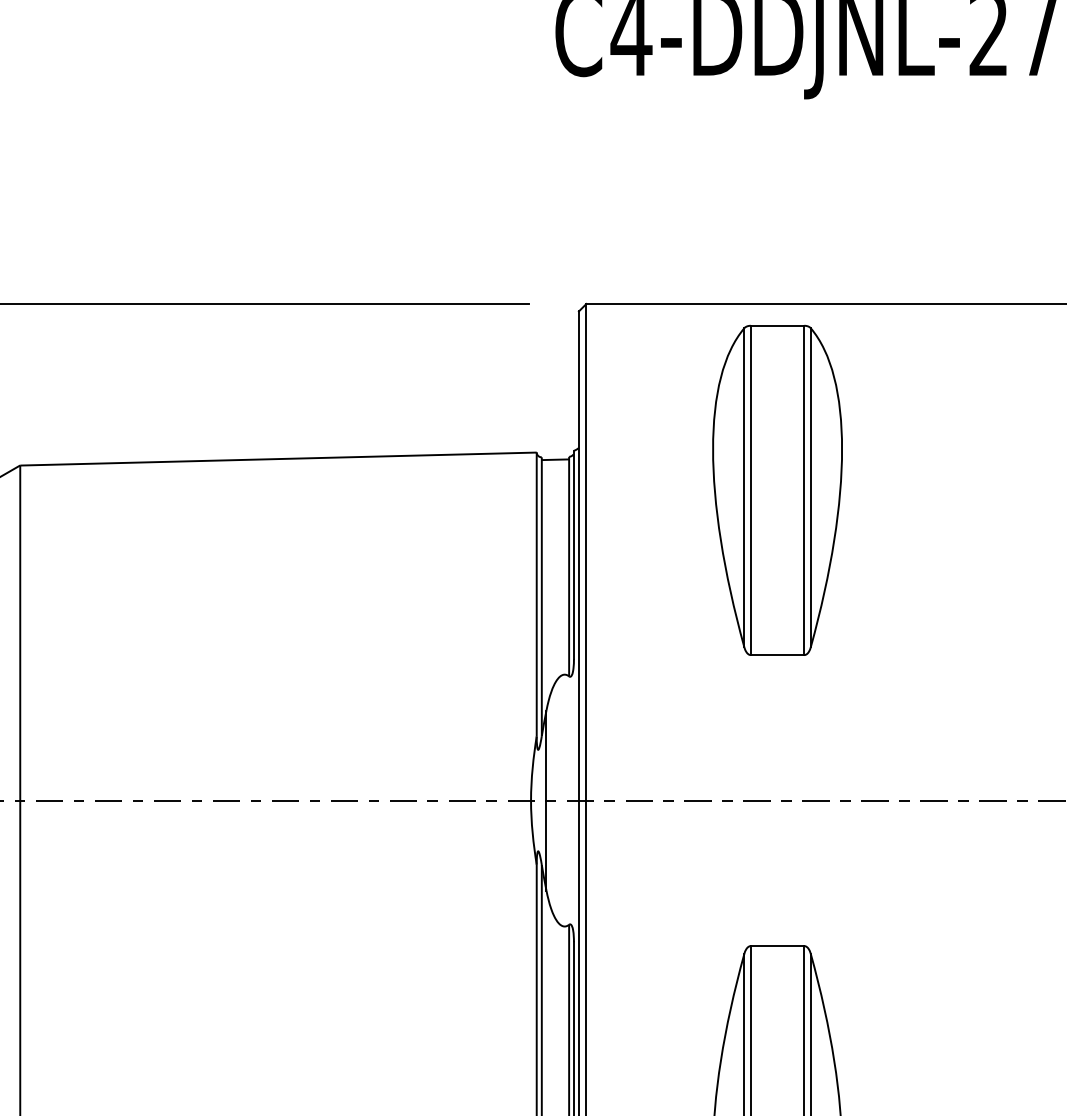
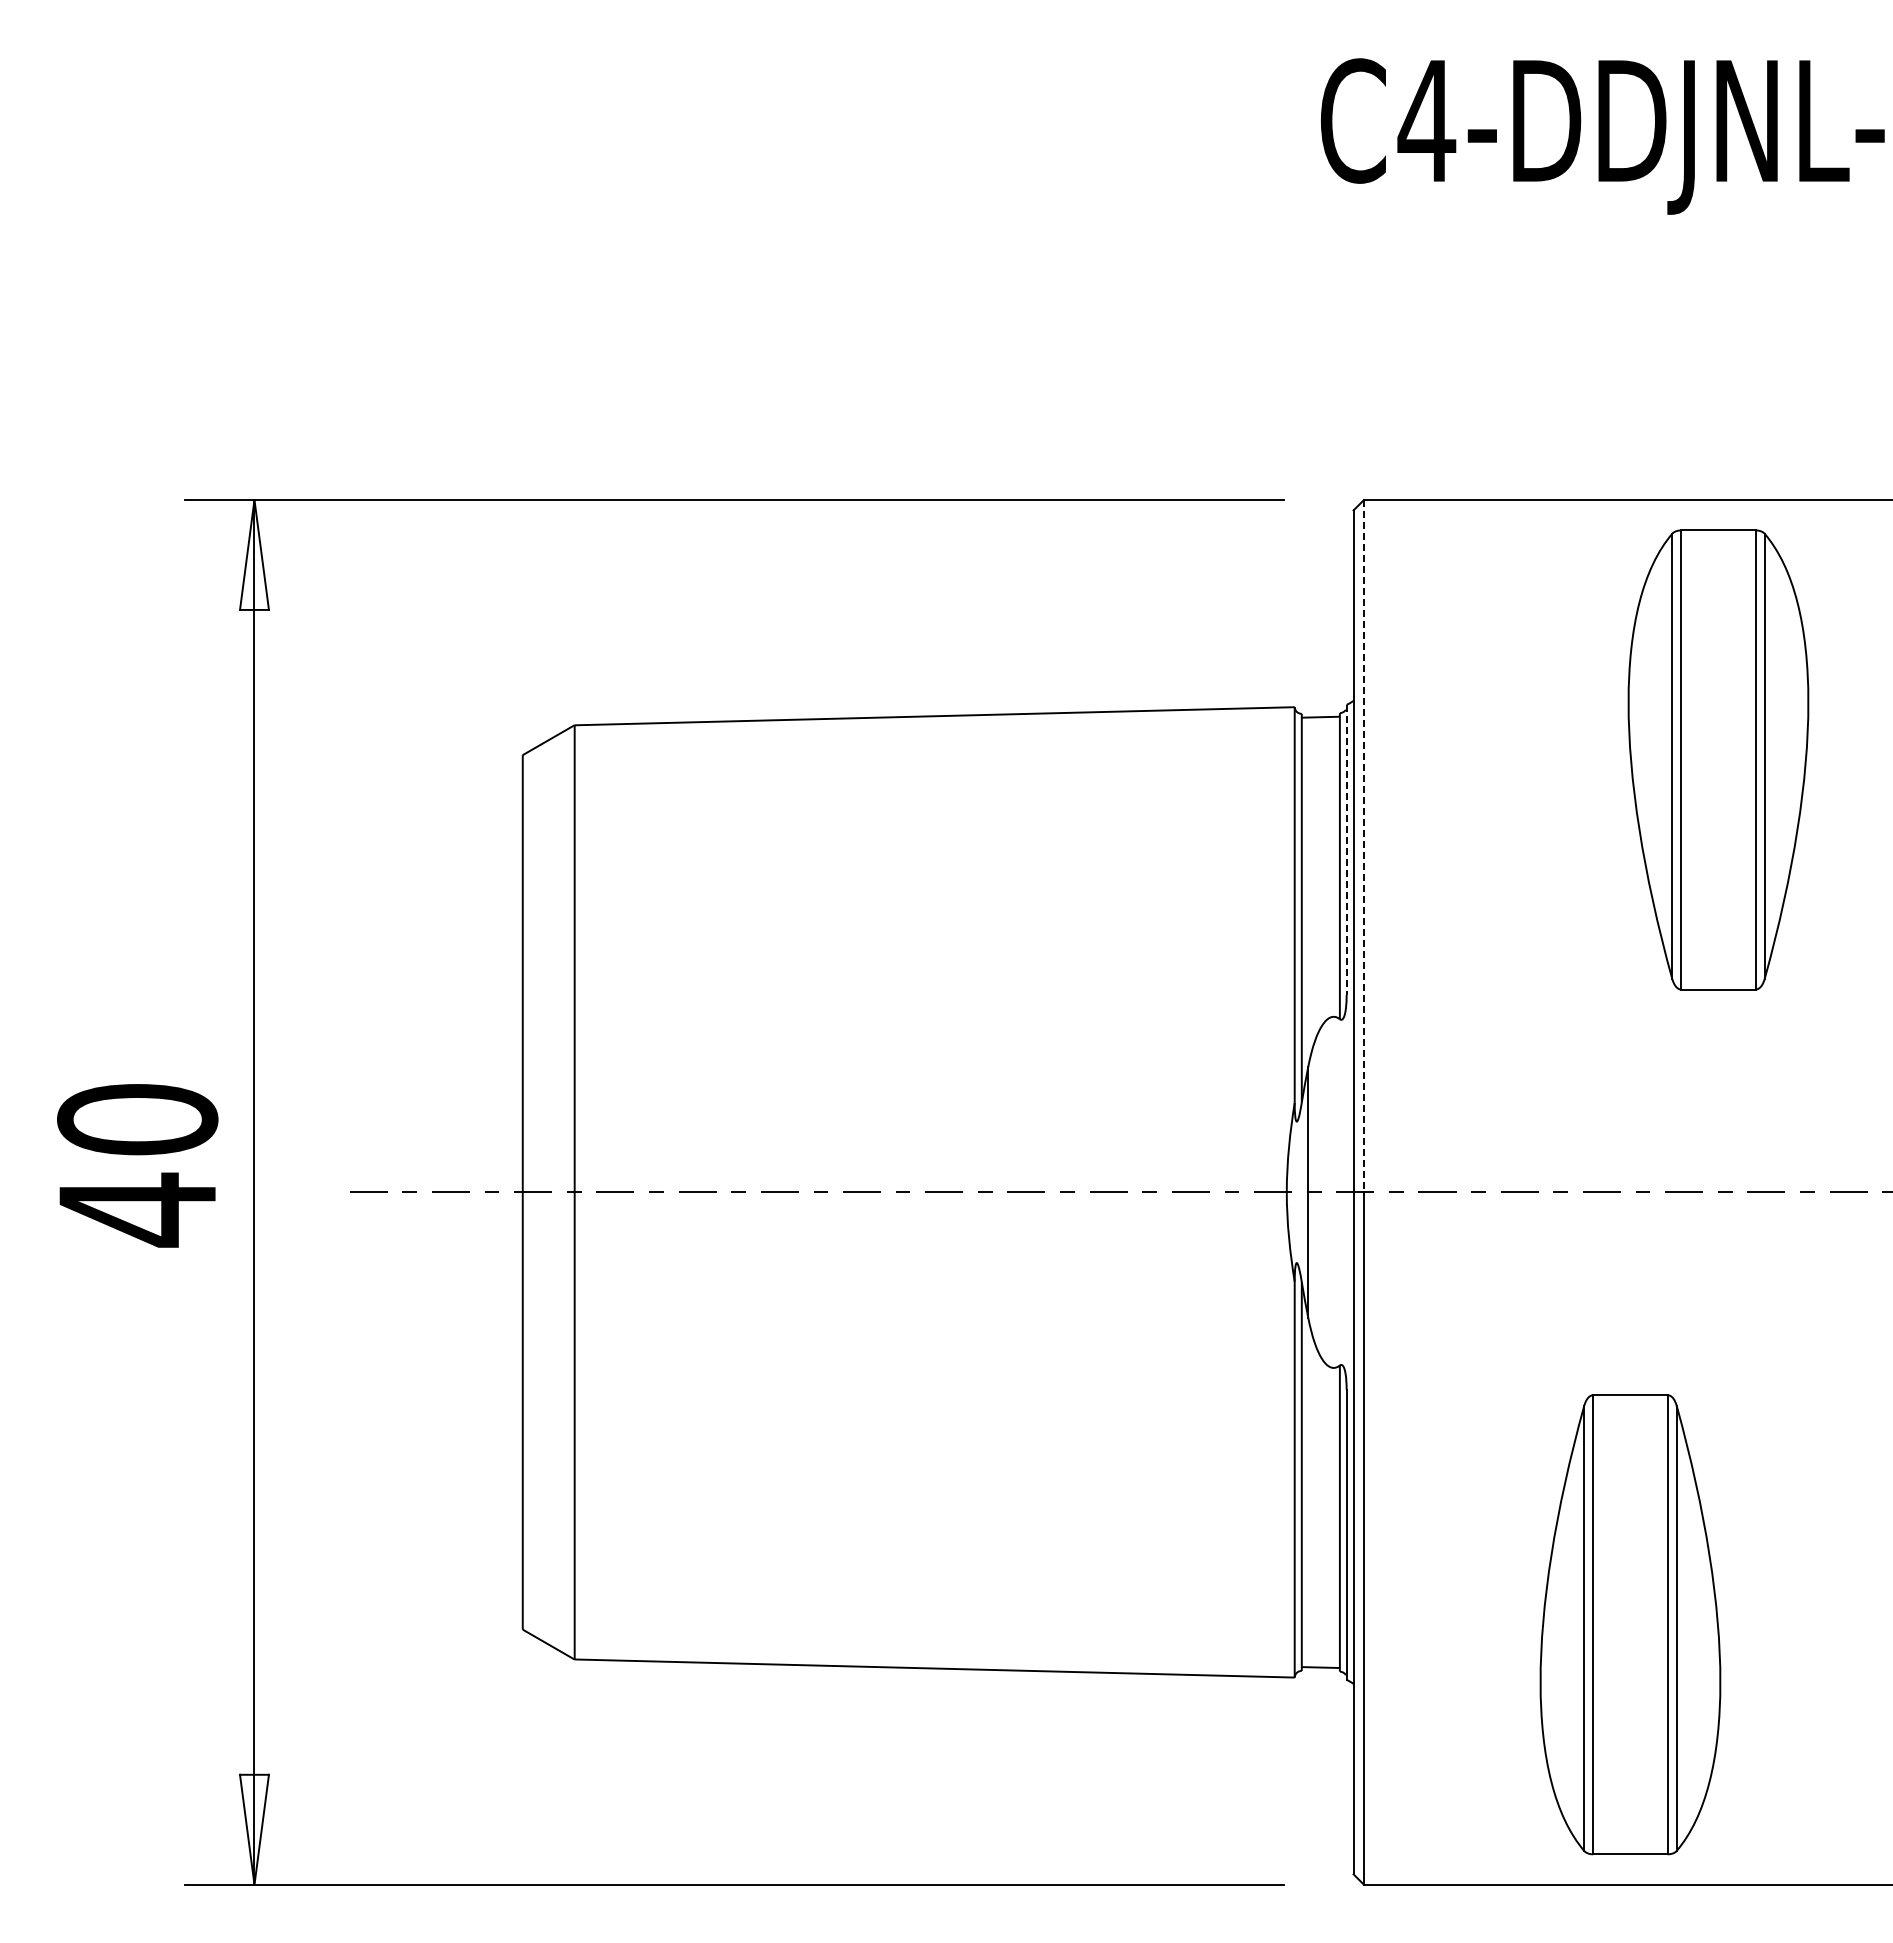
part: (777, 490) -> (1718, 759), moved
line: (586, 552) -> (1363, 846), solid -> dashed
line: (573, 555) -> (1346, 850), solid -> dashed

